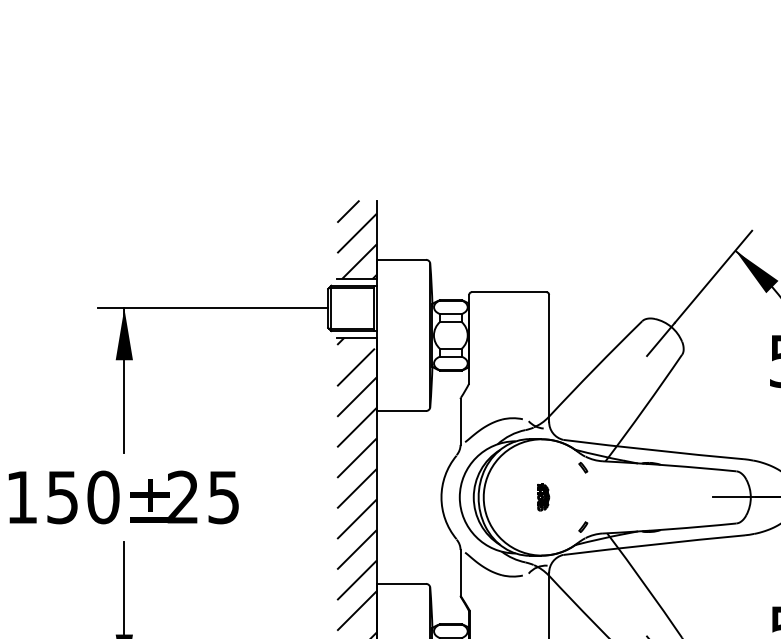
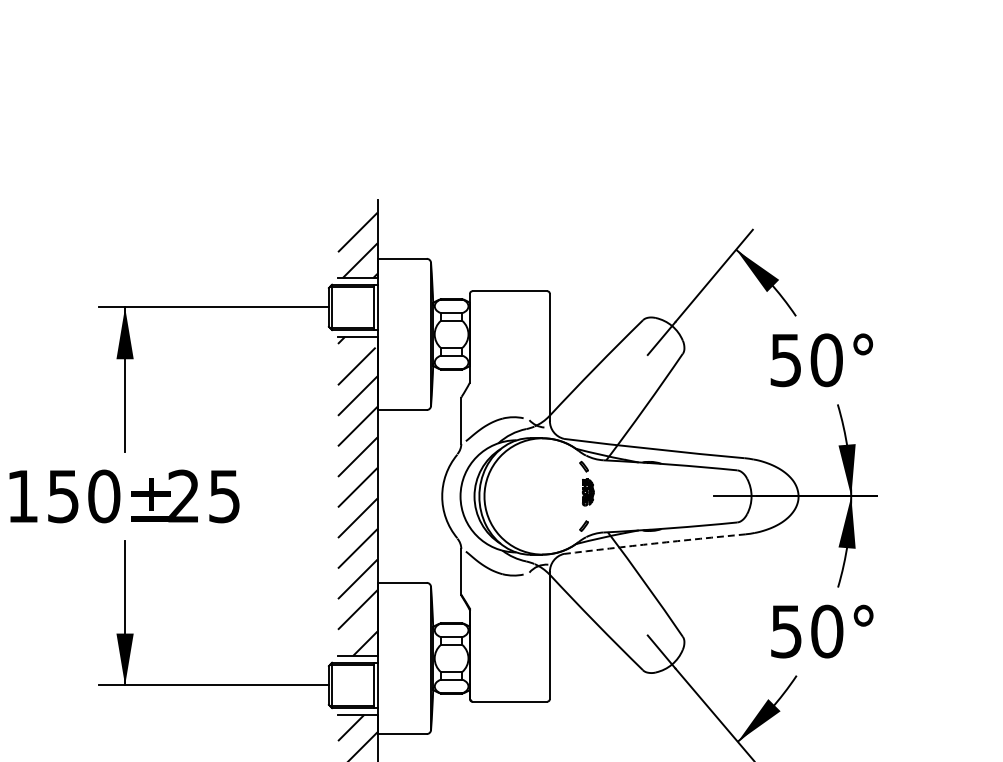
line: (347, 211) -> (348, 210), removed
part: (543, 497) -> (588, 492), moved
arc: (653, 544) -> (654, 543), solid -> dashed

